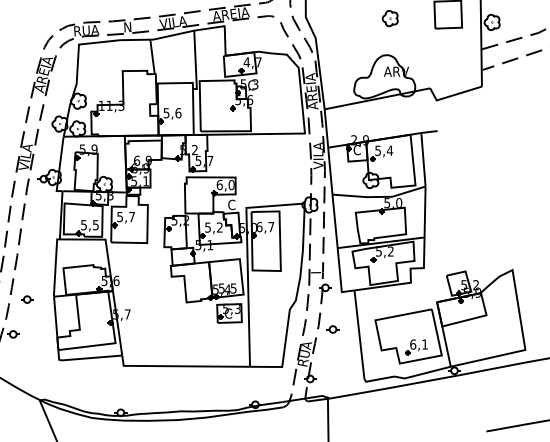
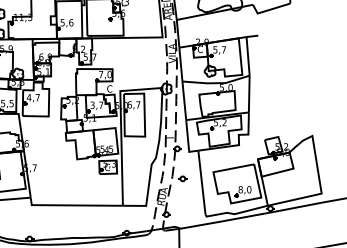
text: (389, 150) -> (223, 49), 5,4 -> 5,7
text: (219, 184) -> (100, 74), 6,0 -> 7,0
text: (119, 217) -> (28, 98), 5,7 -> 4,7
text: (213, 227) -> (96, 105), 5,2 -> 3,7
text: (419, 344) -> (245, 189), 6,1 -> 8,0

